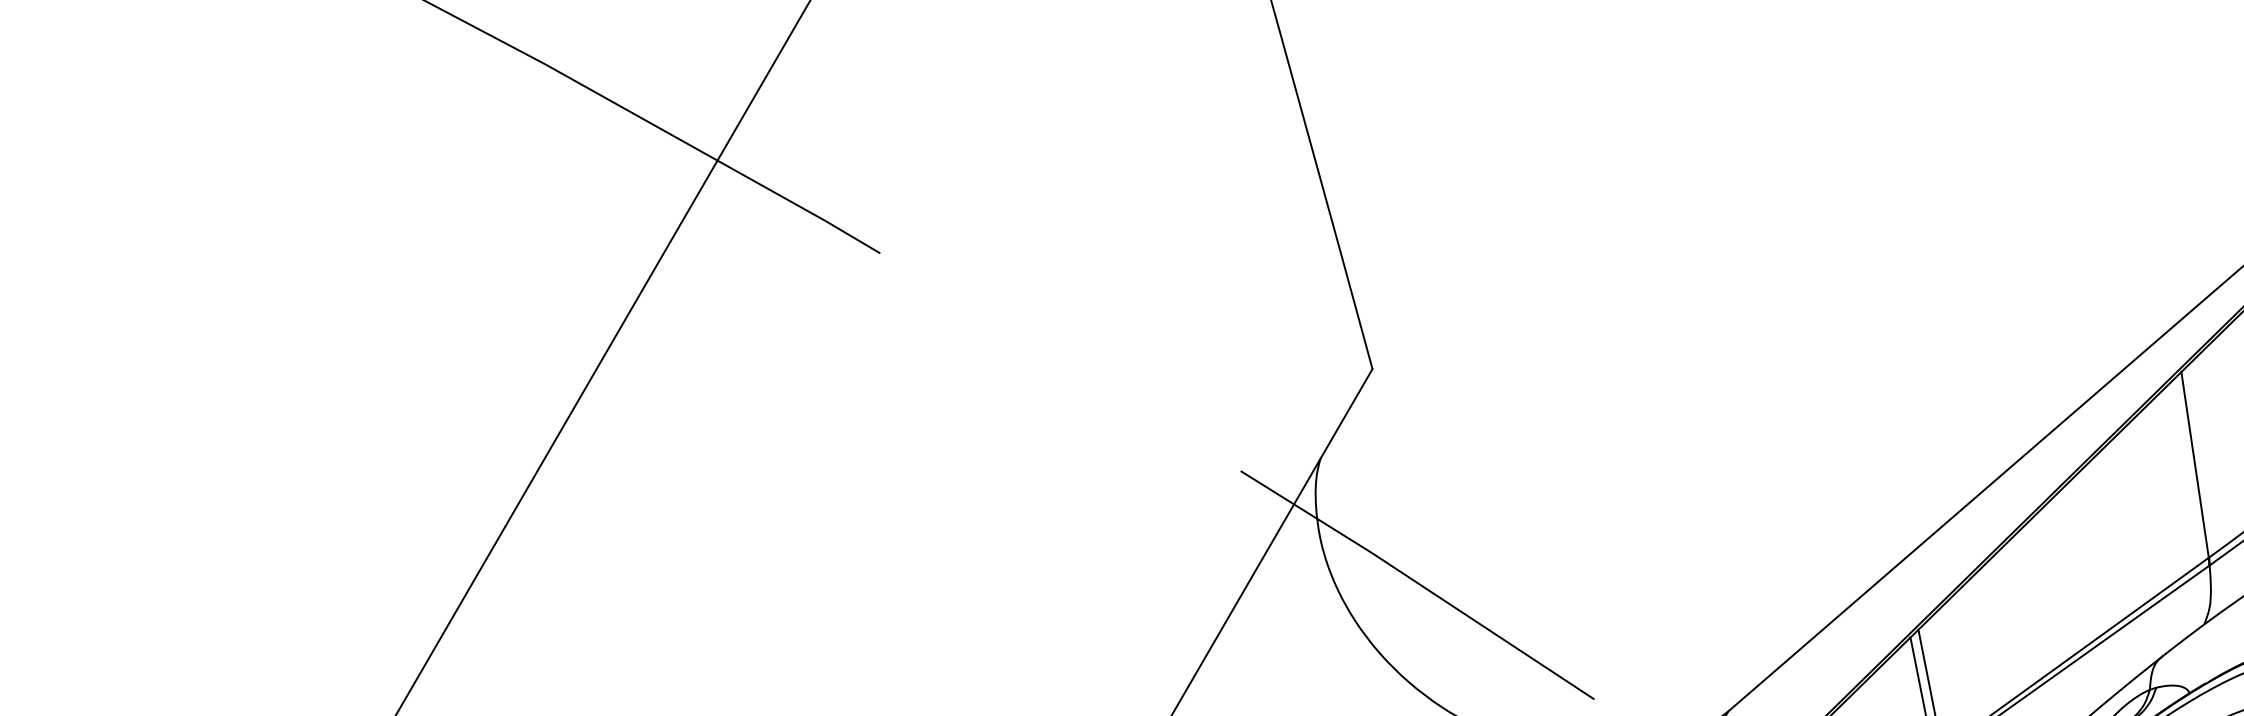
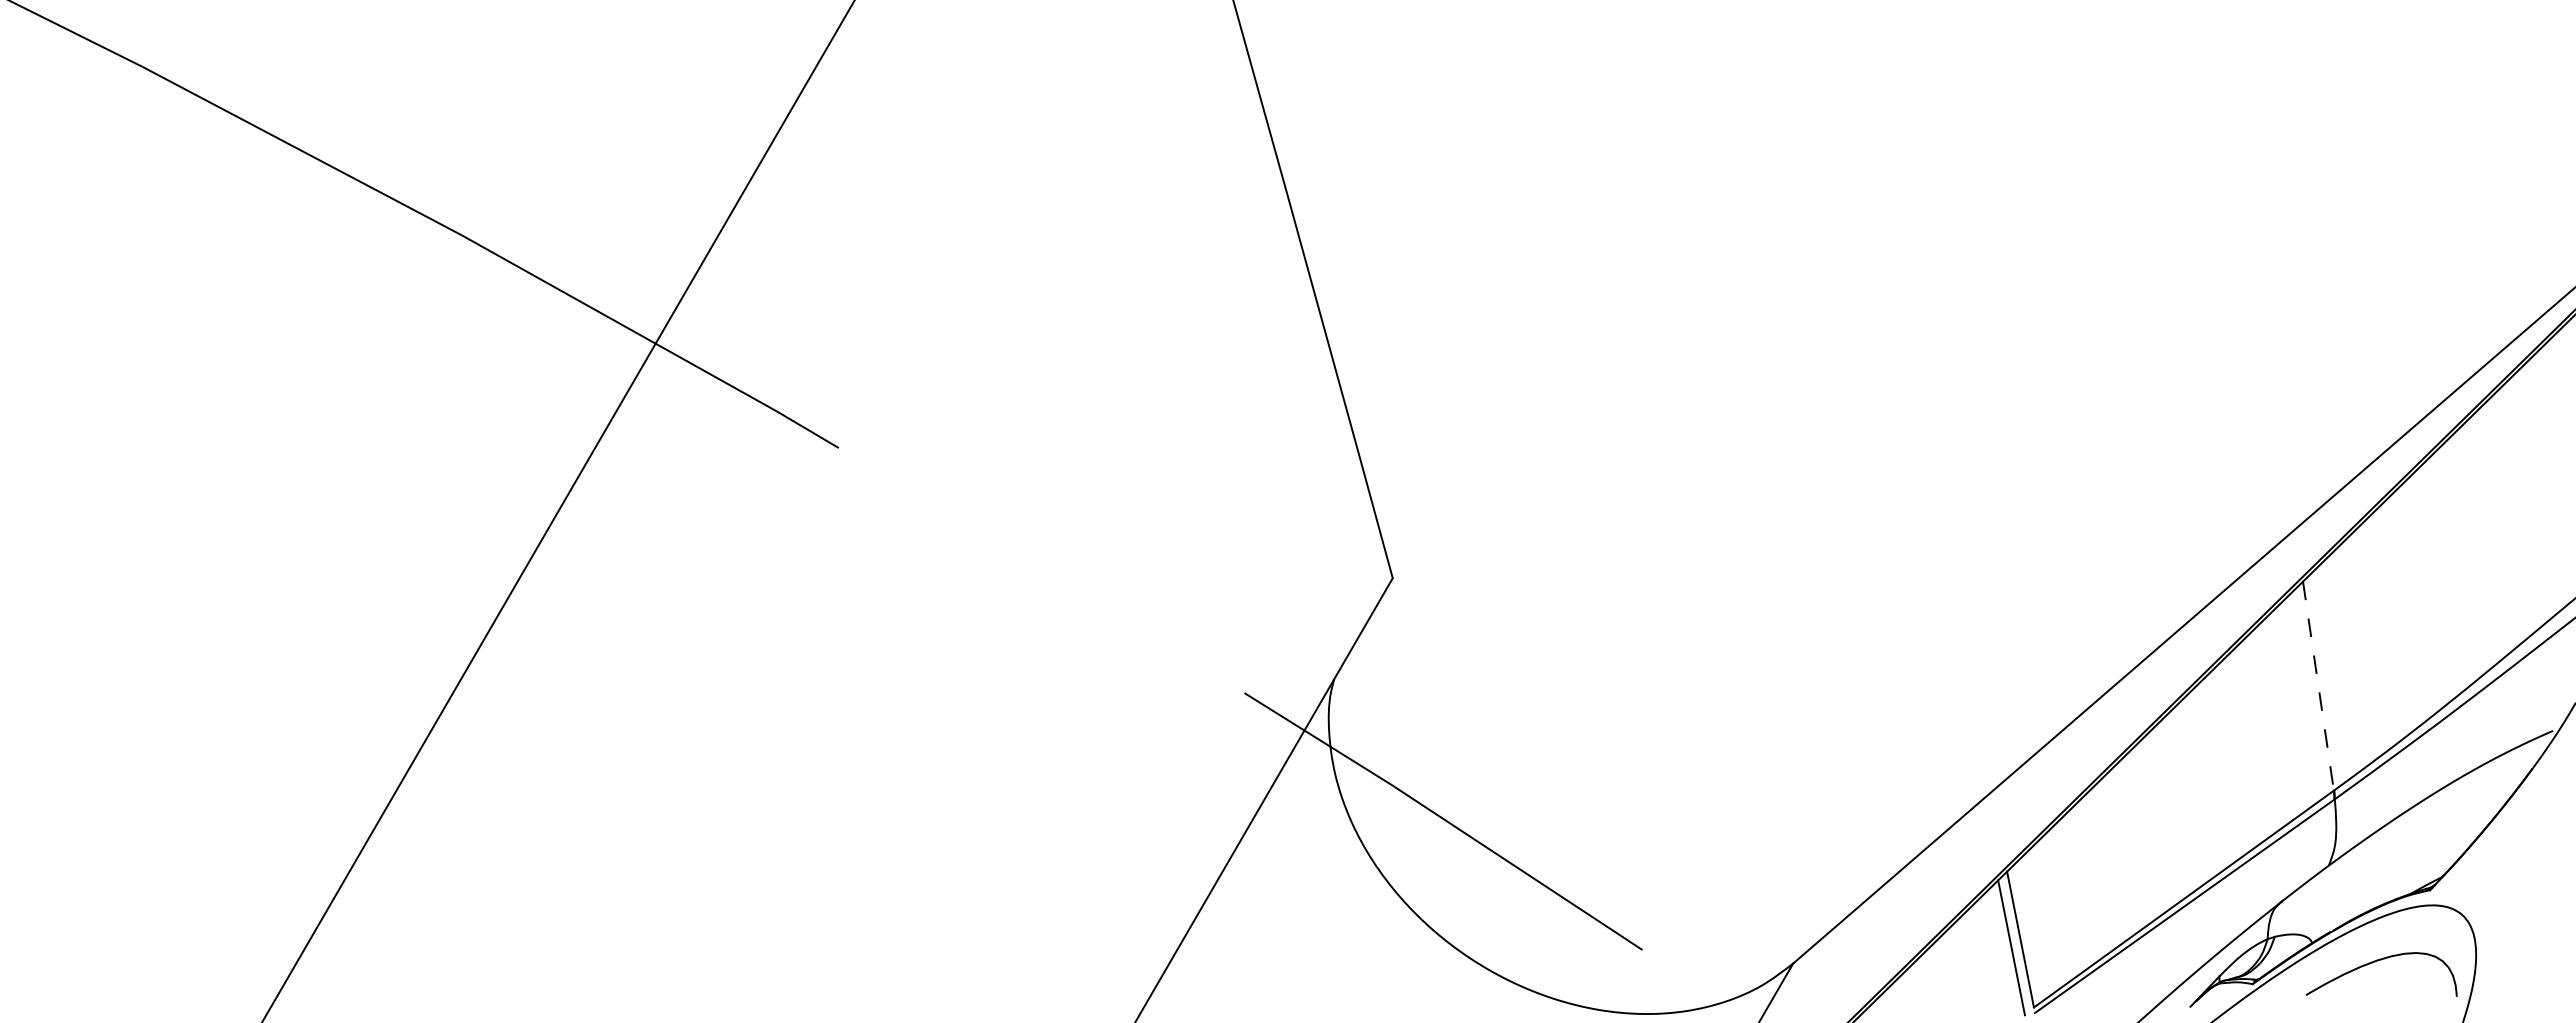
line: (2195, 465) -> (2318, 686), solid -> dashed

